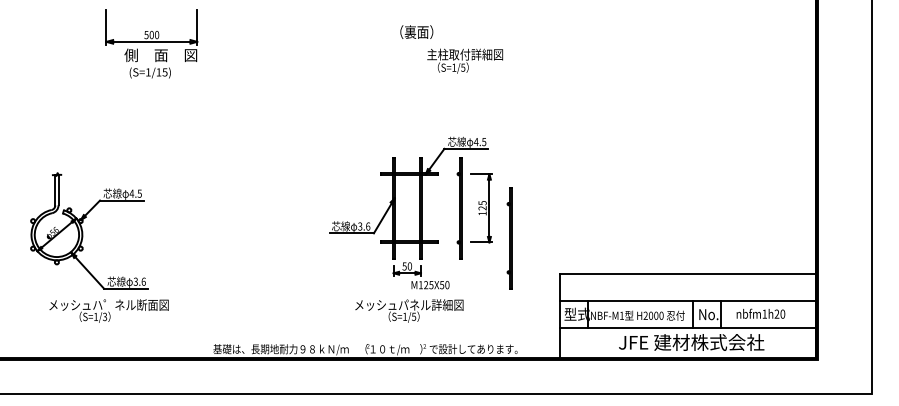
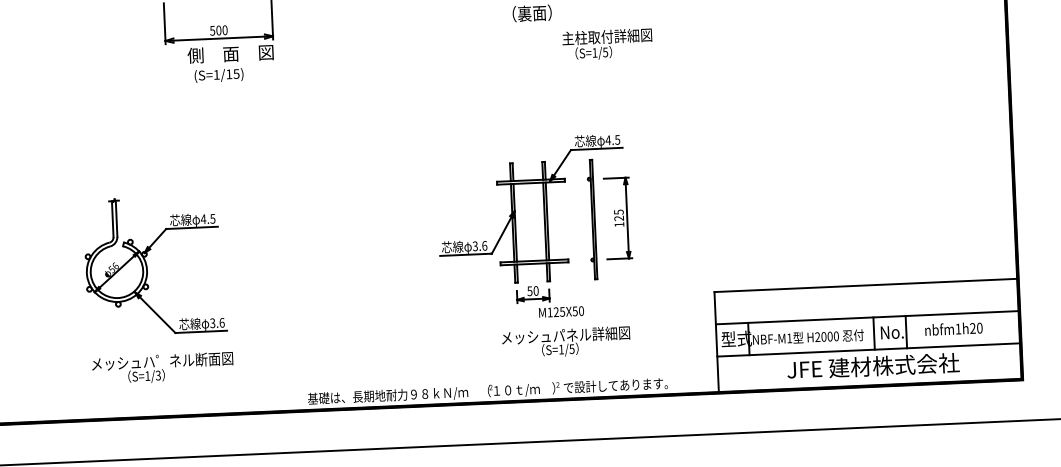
text: (465, 60) -> (607, 43), moved
part: (509, 238) -> (652, 252), removed
text: (108, 310) -> (162, 367), moved
text: (409, 310) -> (566, 341), moved

